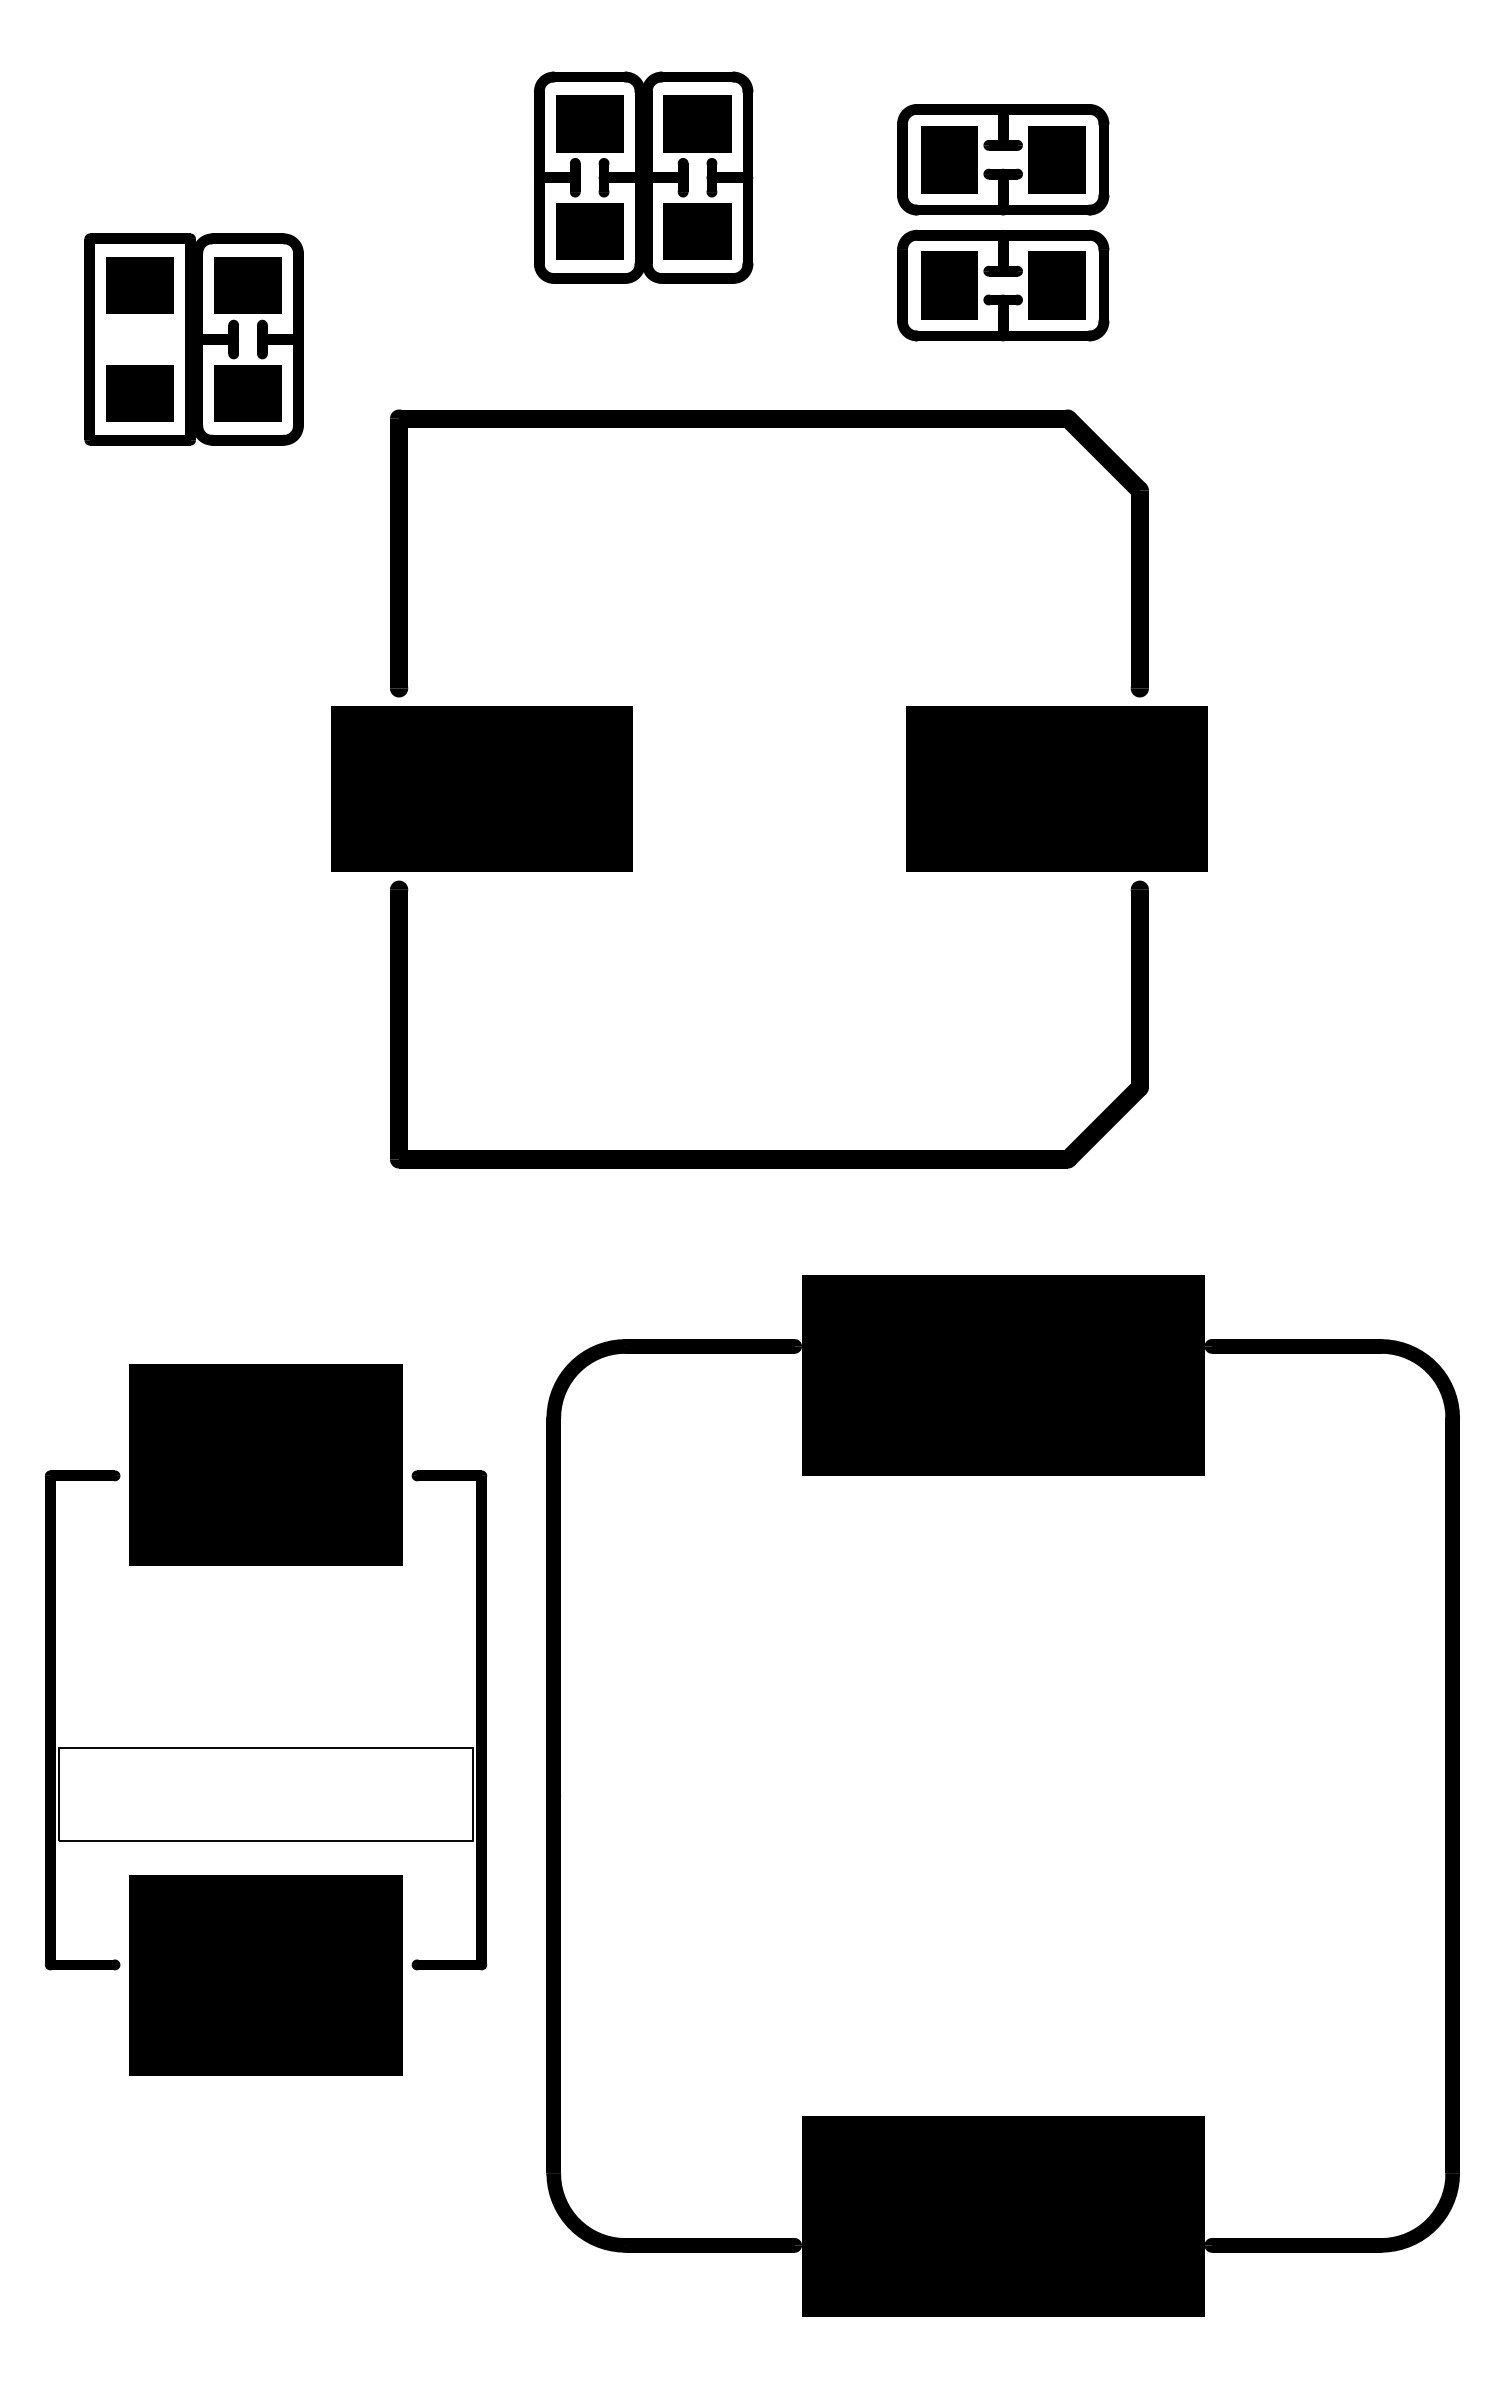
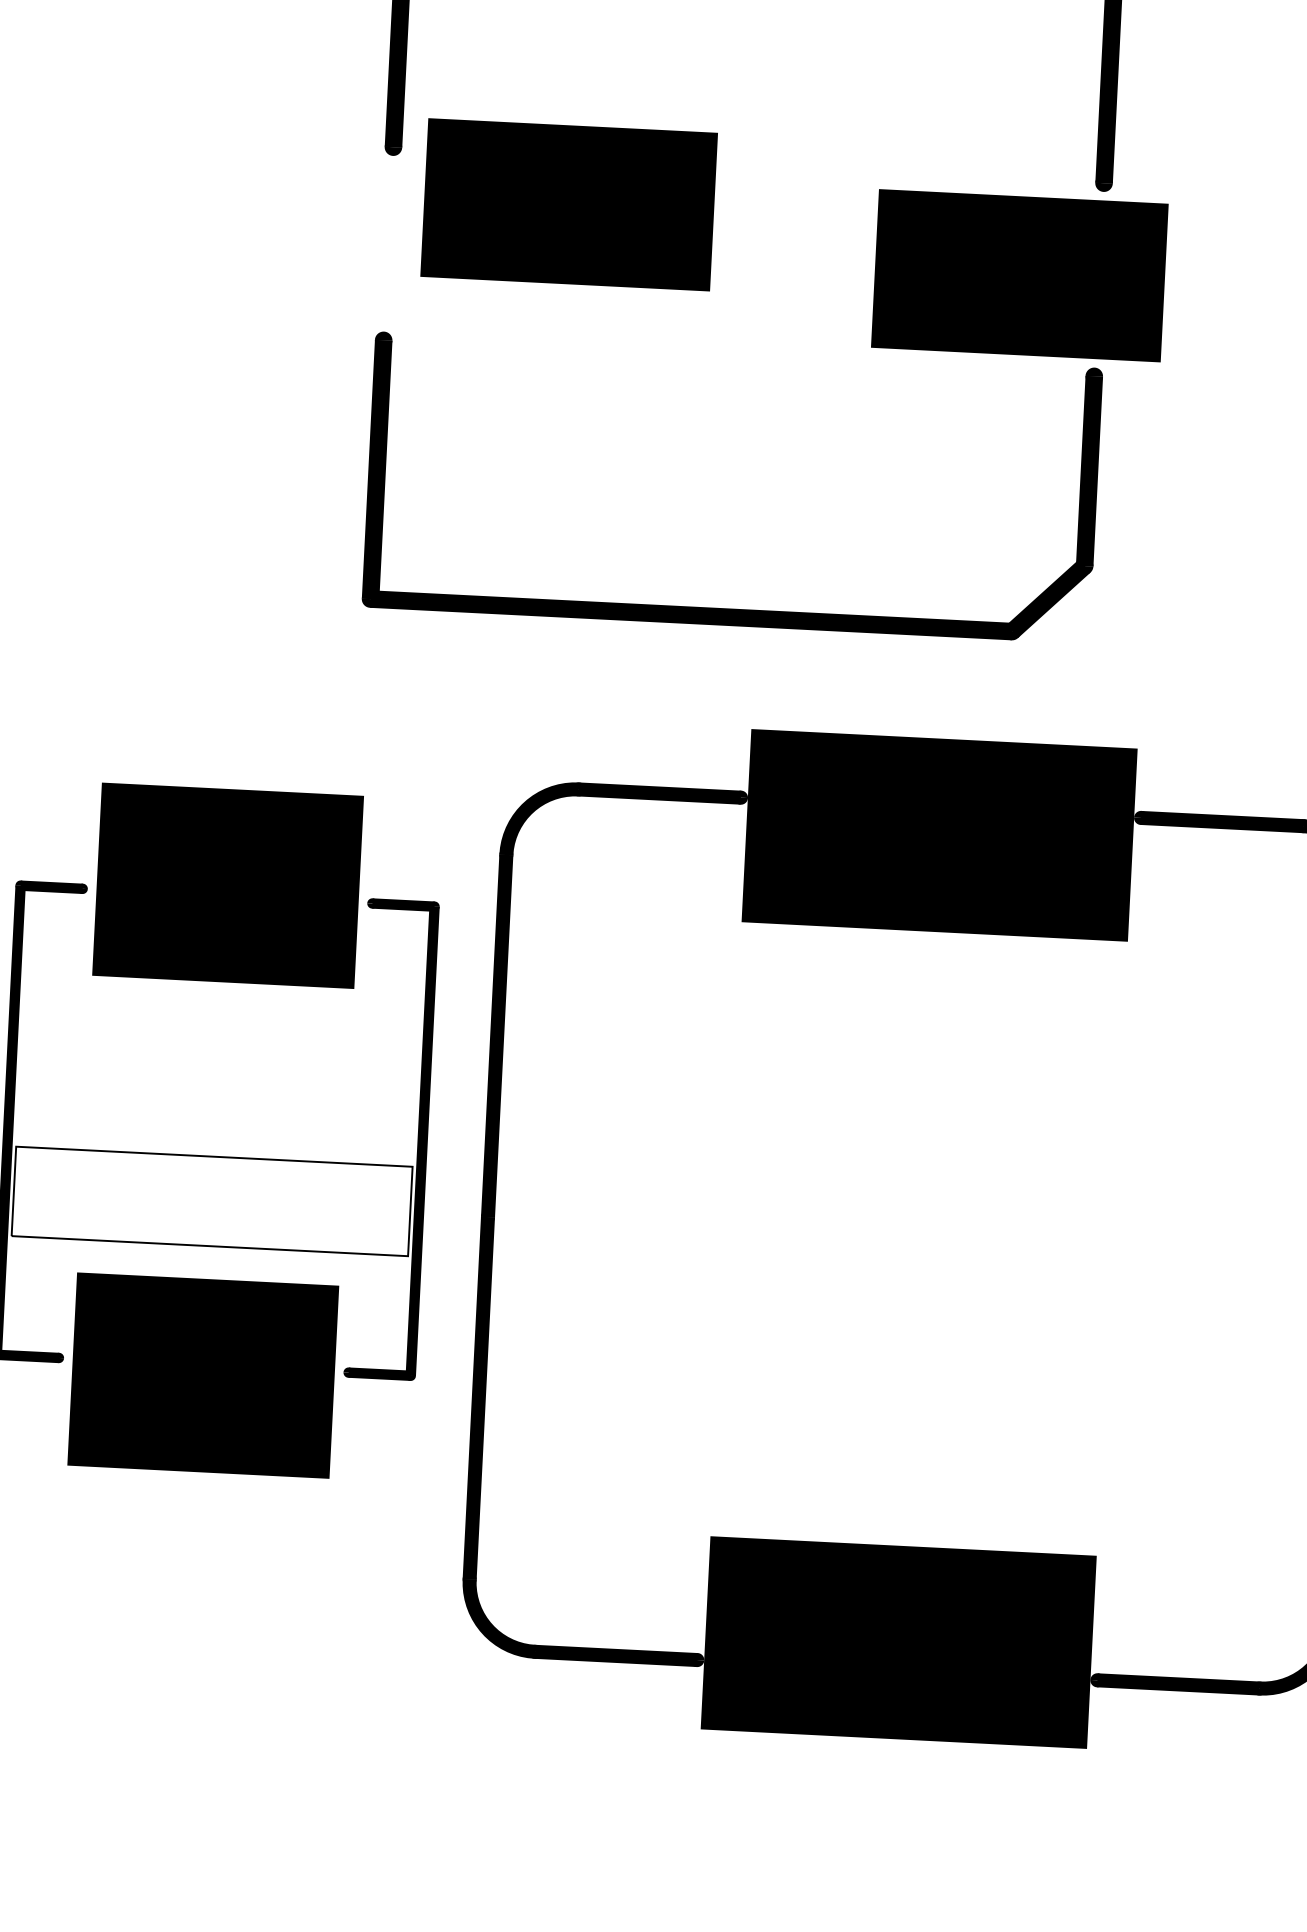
part: (481, 788) -> (568, 204), moved

